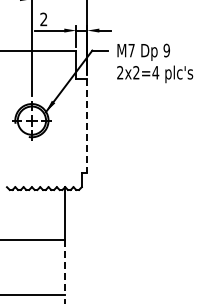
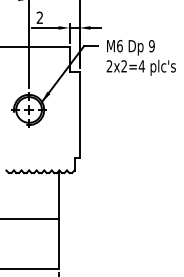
text: (131, 50) -> (119, 46), M7 -> M6
line: (87, 126) -> (79, 115), dashed -> solid
line: (65, 267) -> (59, 243), dashed -> solid

